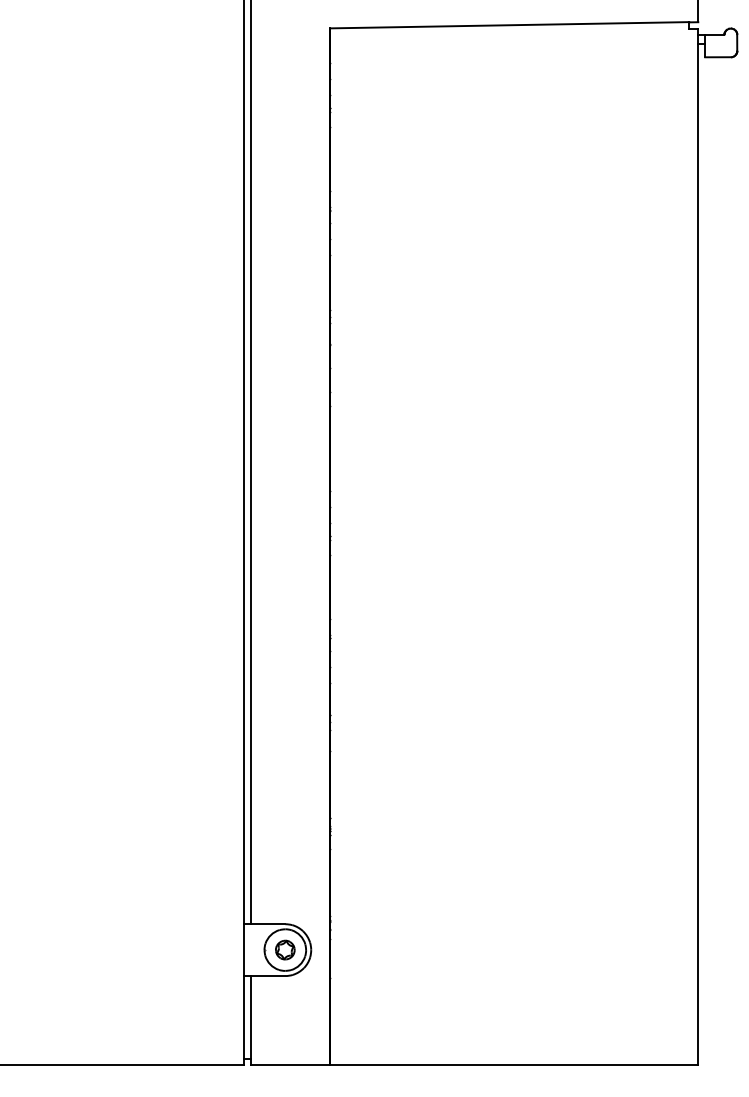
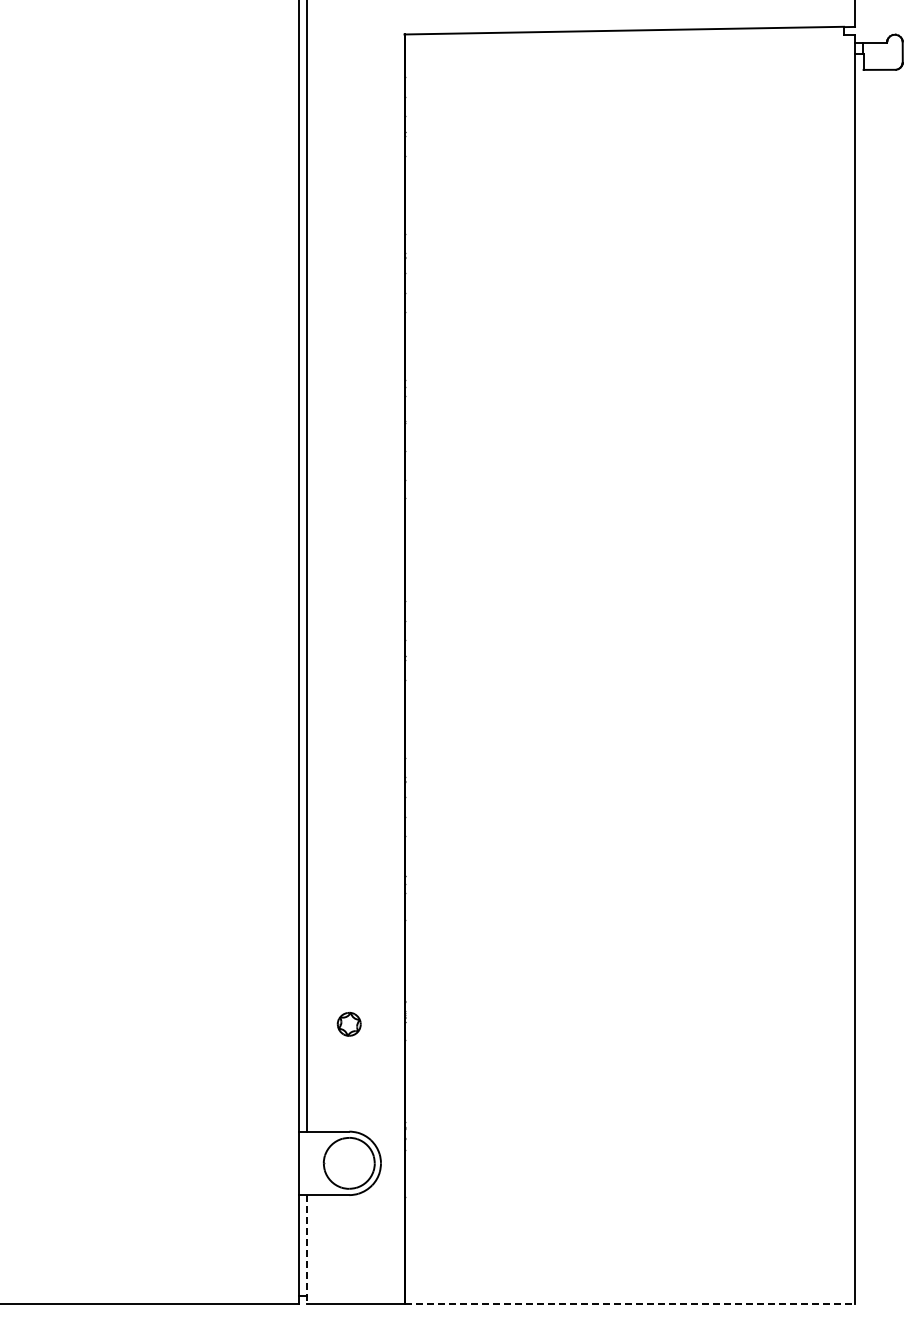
part: (284, 949) -> (348, 1023), moved
line: (251, 1020) -> (307, 1249), solid -> dashed
line: (514, 1065) -> (630, 1304), solid -> dashed

